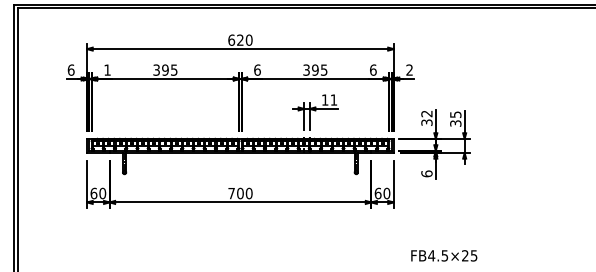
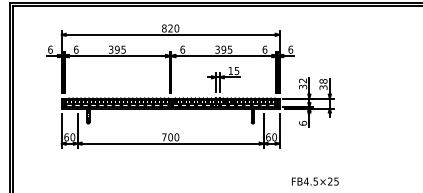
text: (231, 39) -> (164, 27), 620 -> 820
text: (107, 69) -> (76, 49), 1 -> 6
text: (409, 69) -> (290, 49), 2 -> 6
text: (333, 99) -> (236, 70), 11 -> 15
text: (455, 114) -> (323, 81), 35 -> 38

